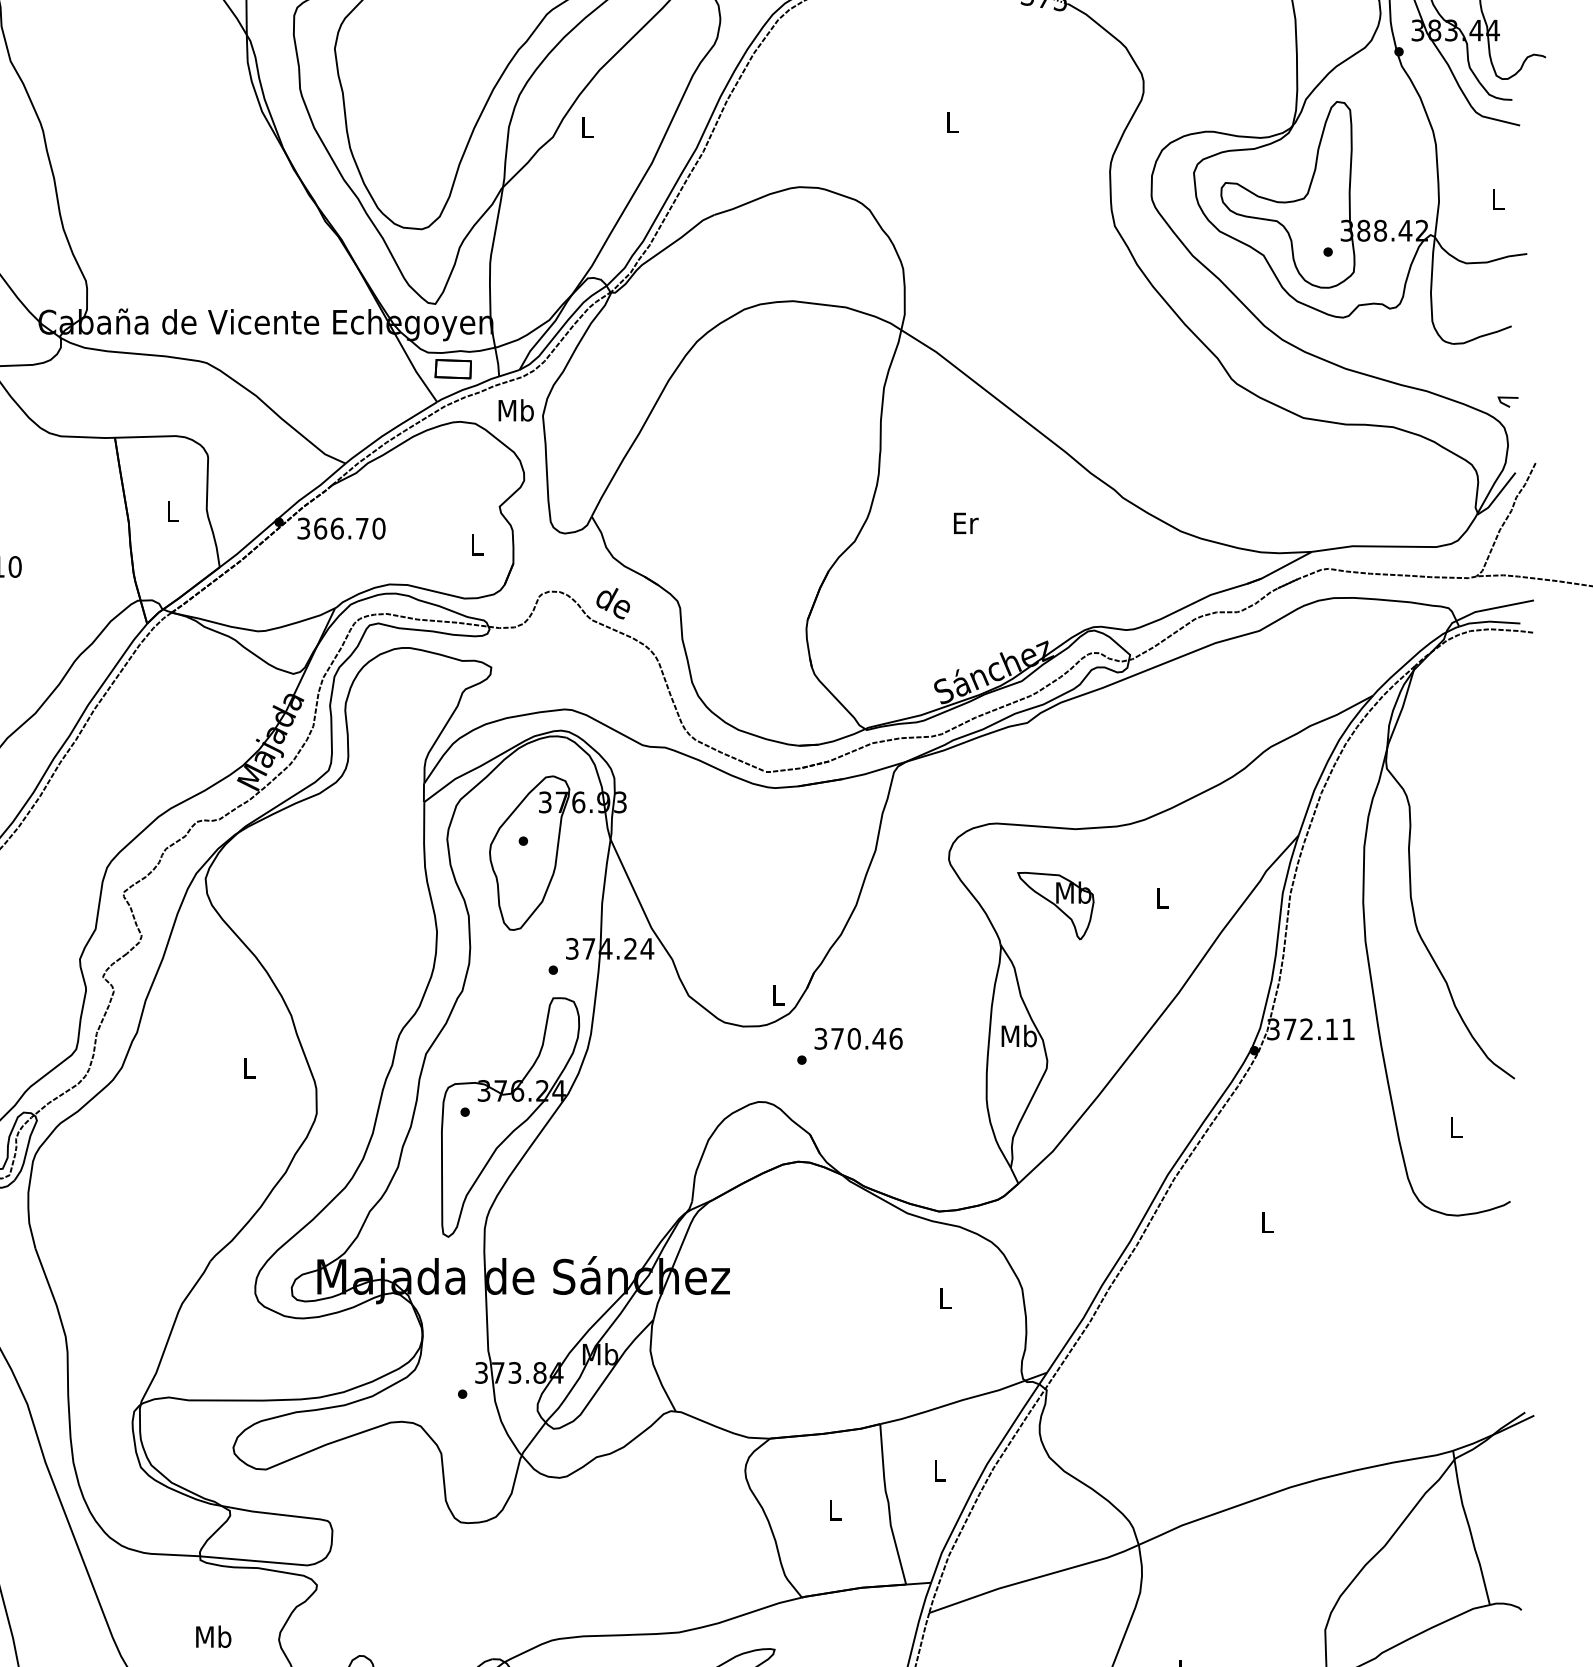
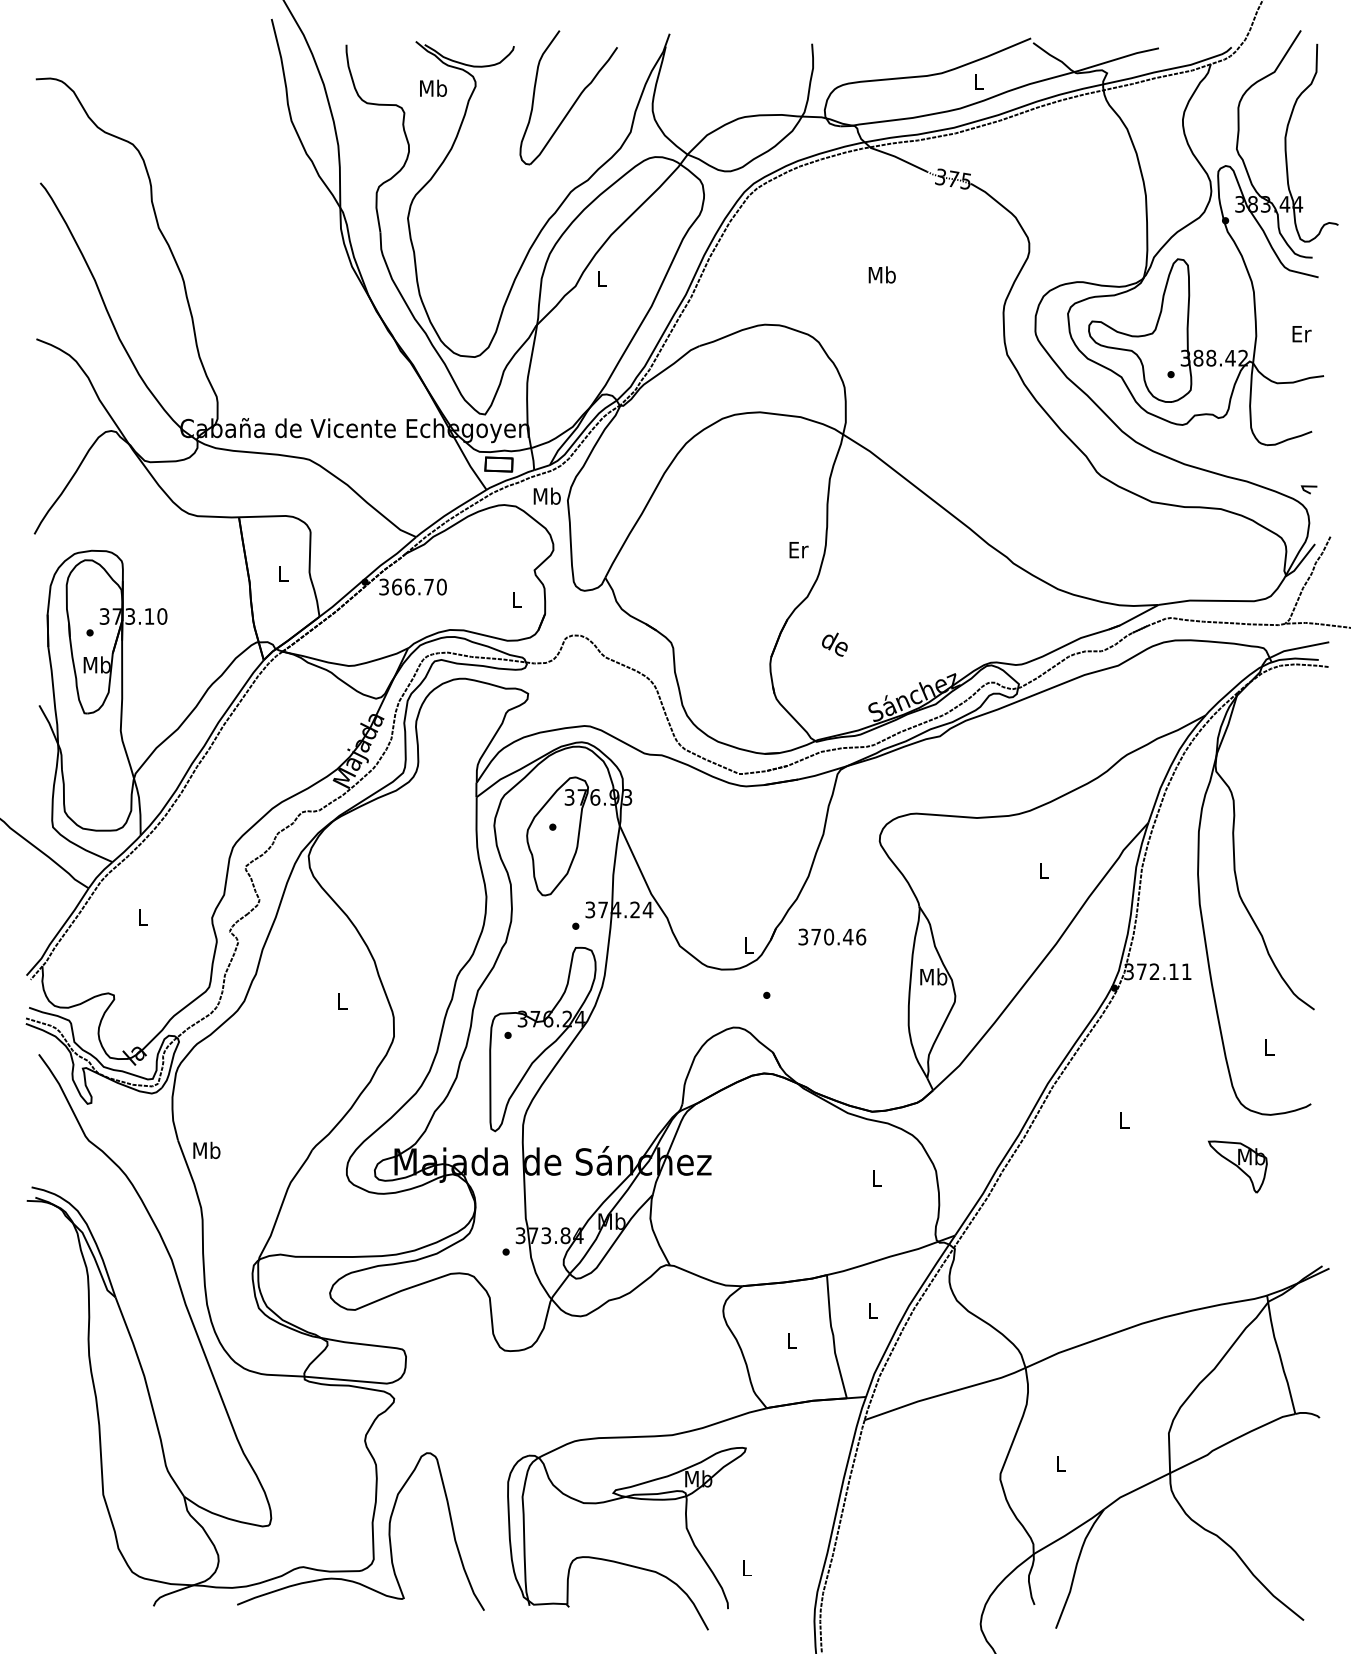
text: (951, 121) -> (881, 274), L -> Mb
text: (1497, 199) -> (1301, 334), L -> Er
text: (965, 523) -> (798, 550), moved
text: (612, 603) -> (834, 644), moved
part: (1055, 905) -> (1237, 1166), moved
text: (858, 1038) -> (832, 936), moved
text: (213, 1635) -> (206, 1149), moved

